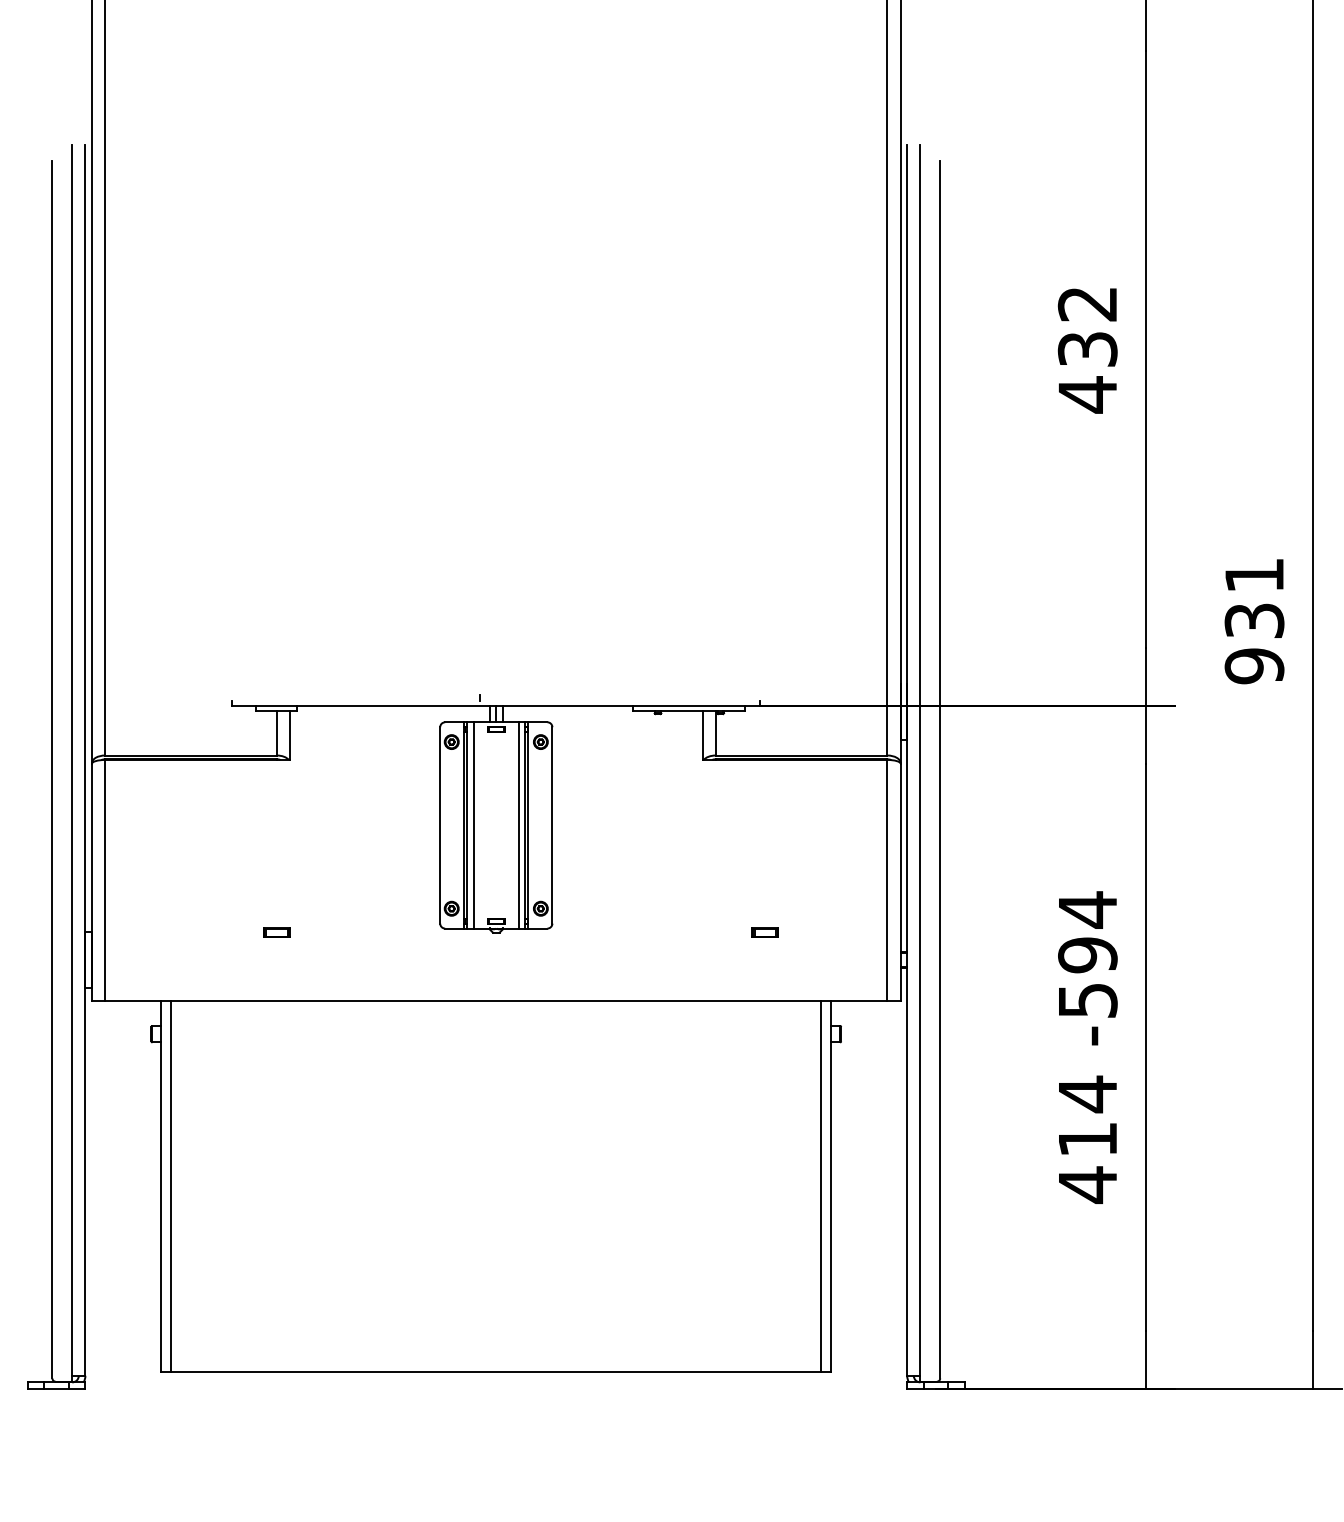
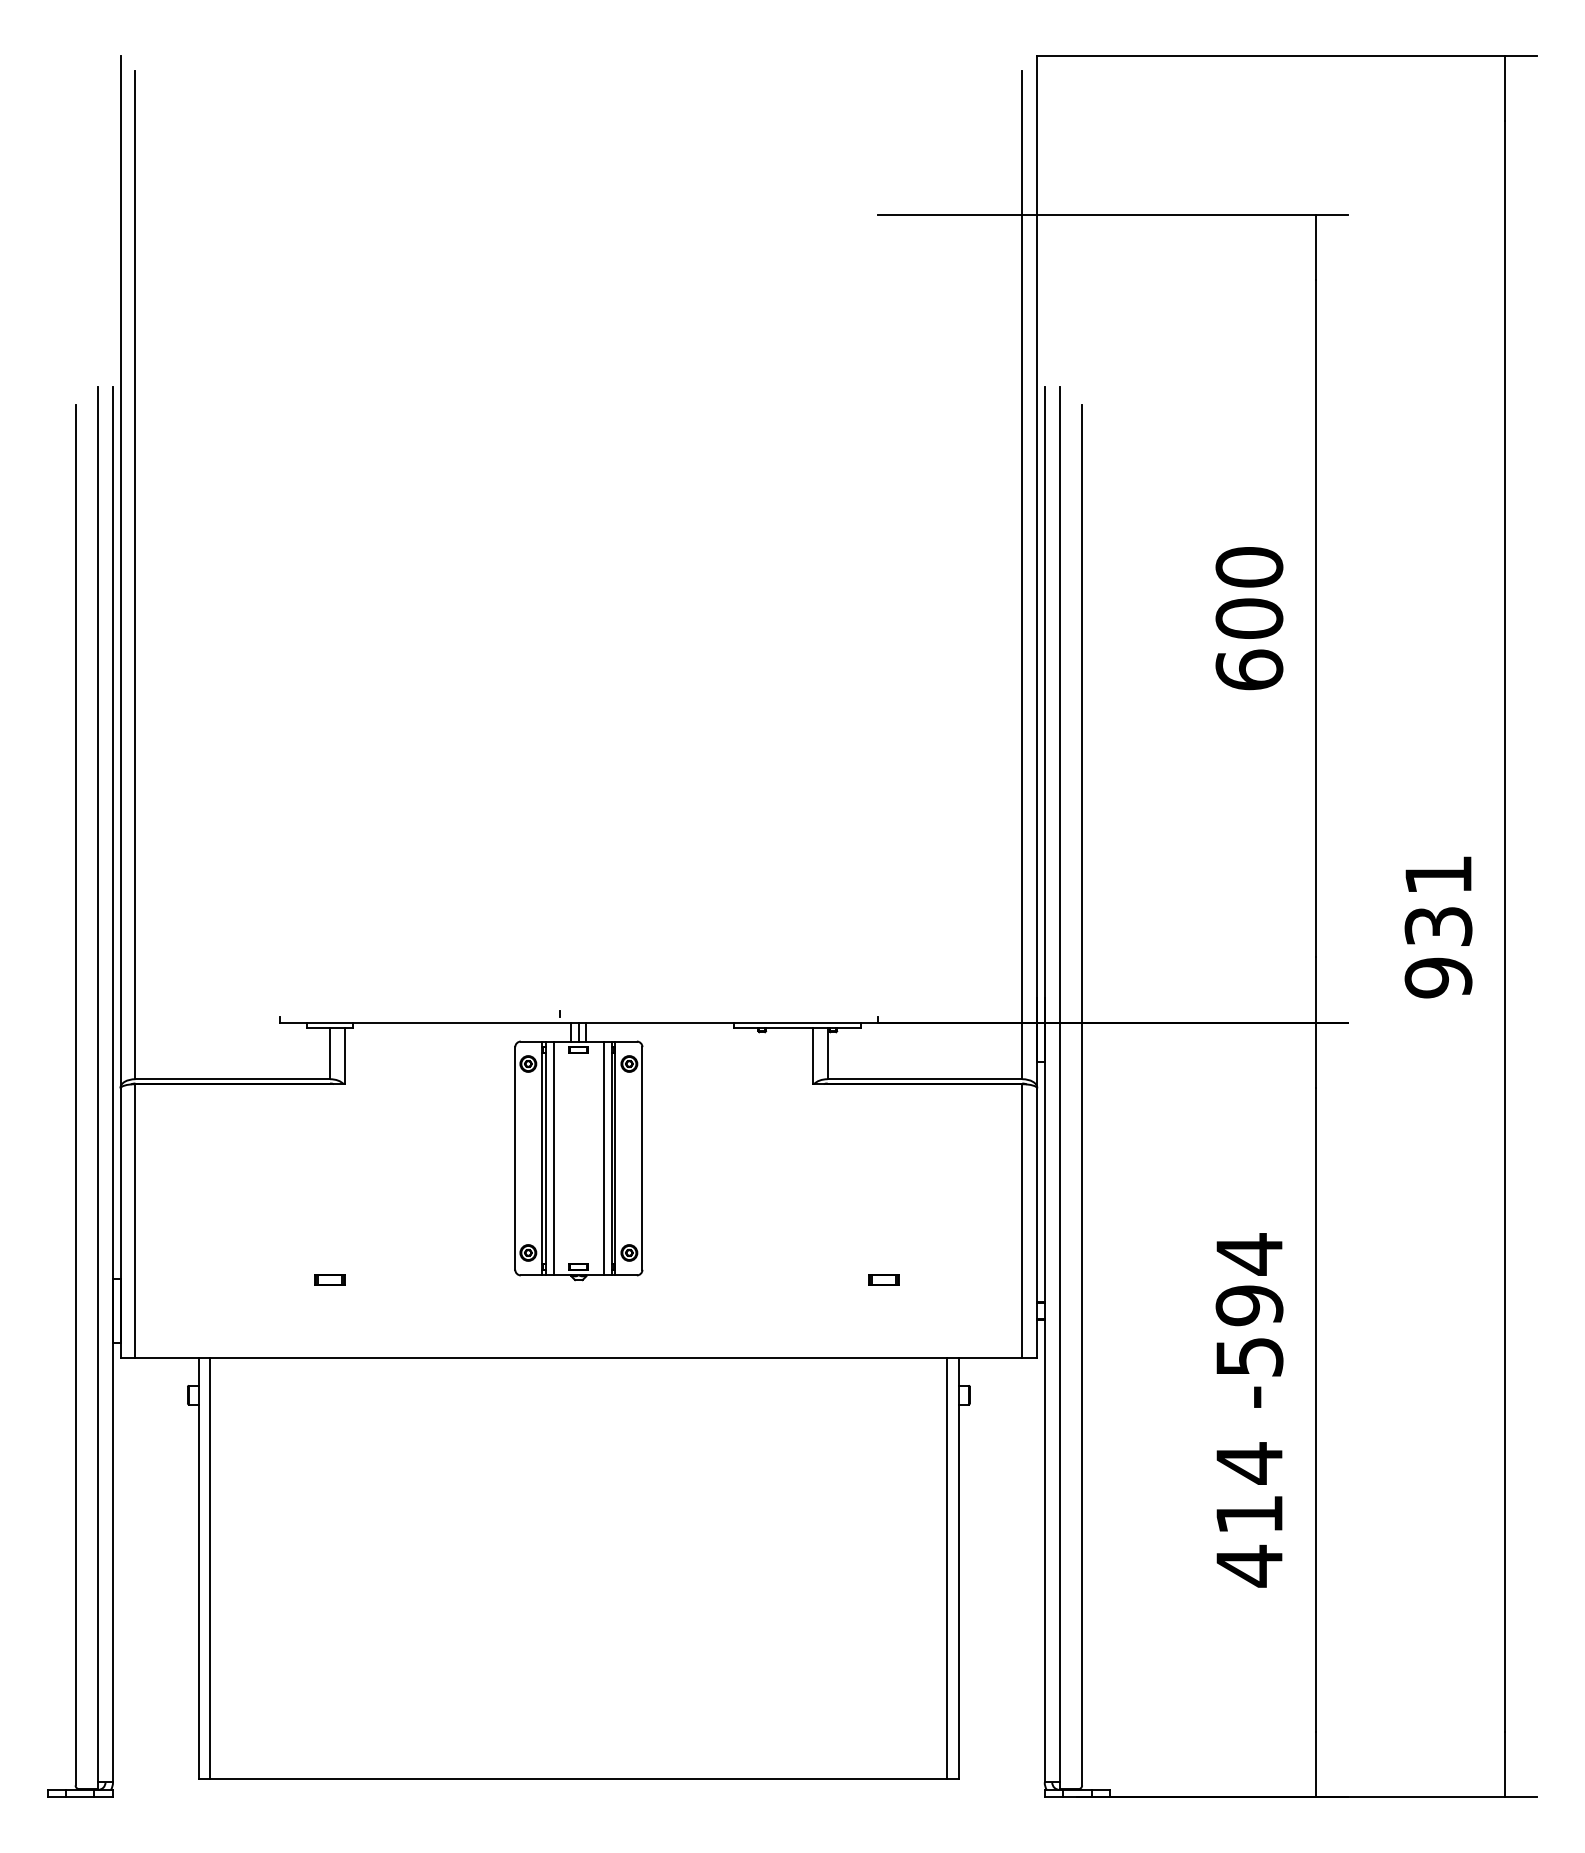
text: (1087, 350) -> (1249, 619), 432 -> 600

